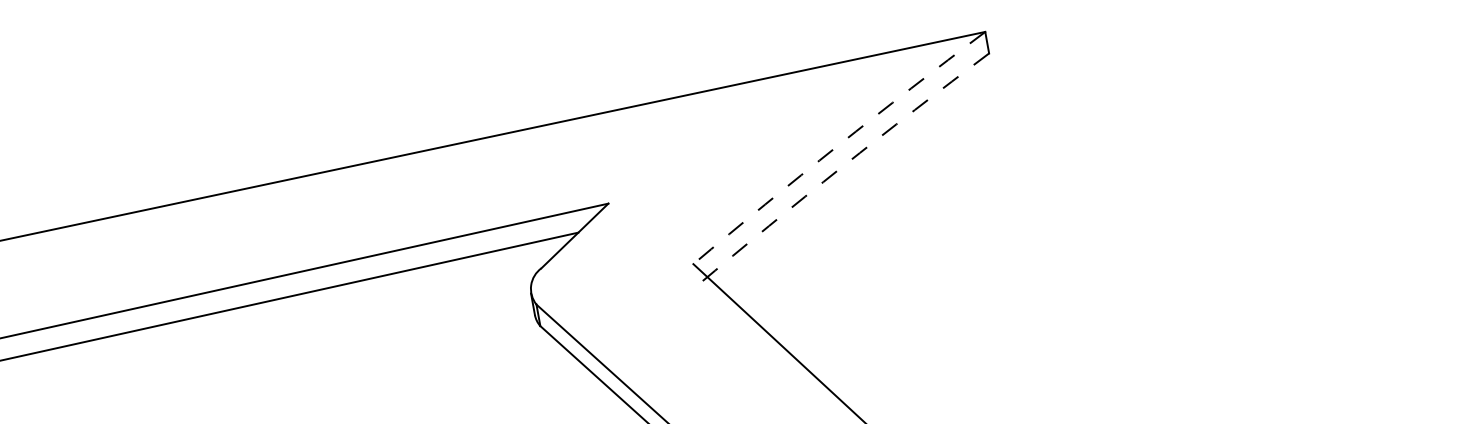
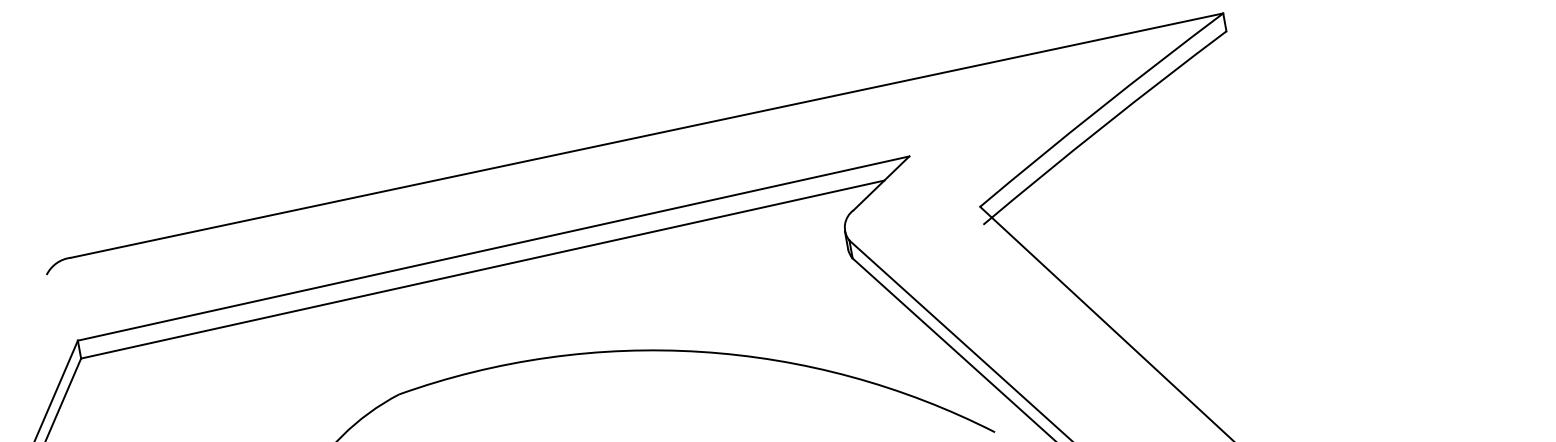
arc: (837, 146) -> (1100, 108), dashed -> solid
arc: (841, 167) -> (1103, 126), dashed -> solid

